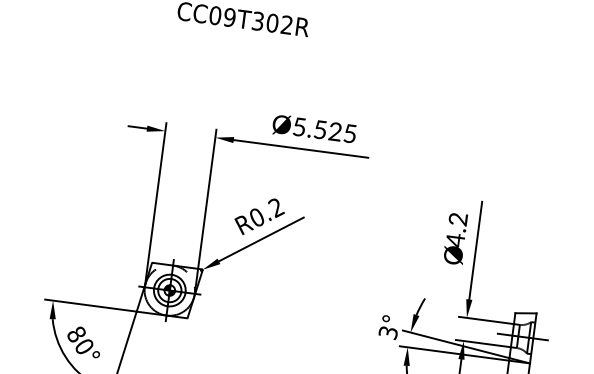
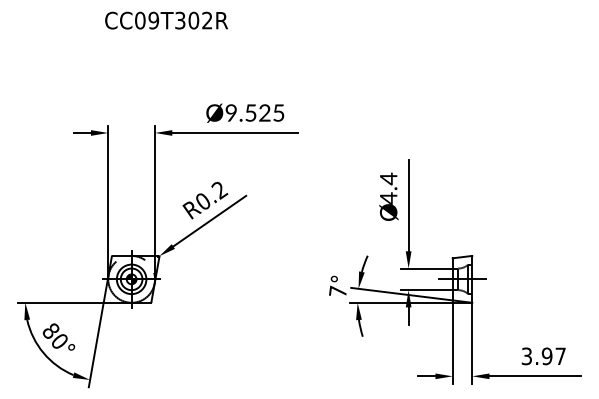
text: (298, 126) -> (230, 112), Ø5.525 -> Ø9.525
text: (458, 219) -> (388, 178), 4.2 -> 4.4
text: (387, 332) -> (337, 291), 3° -> 7°

